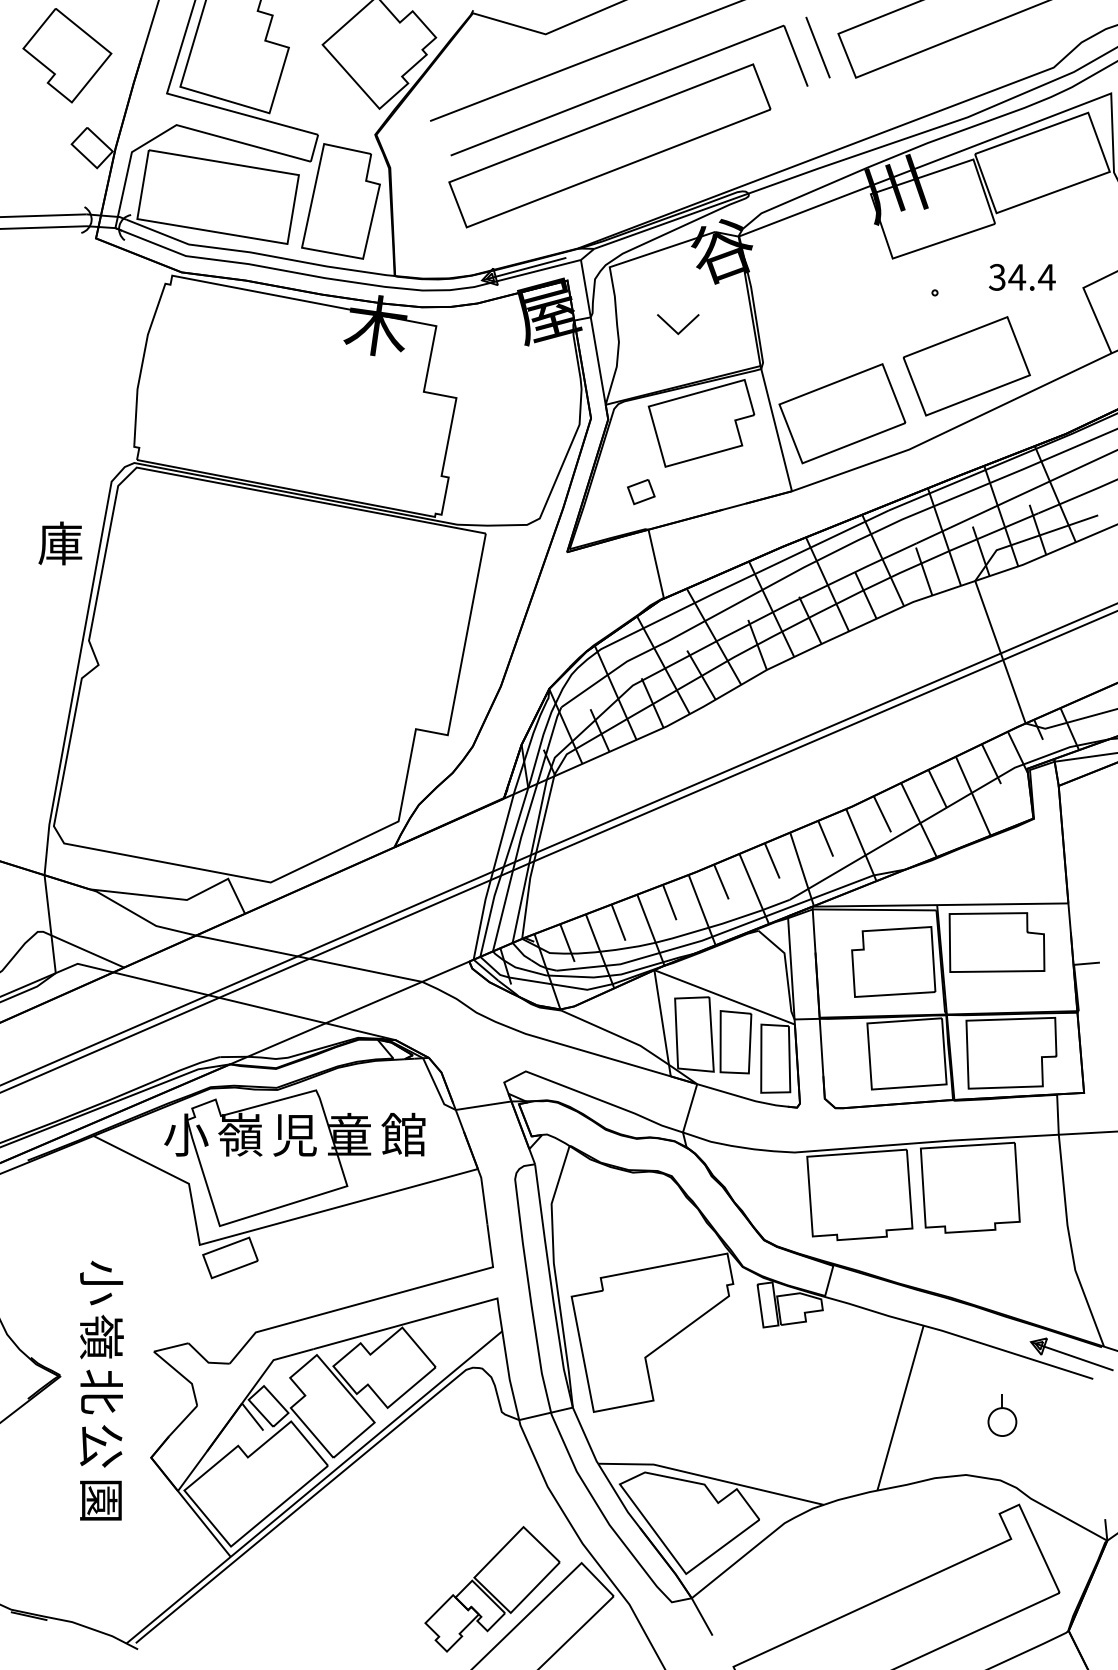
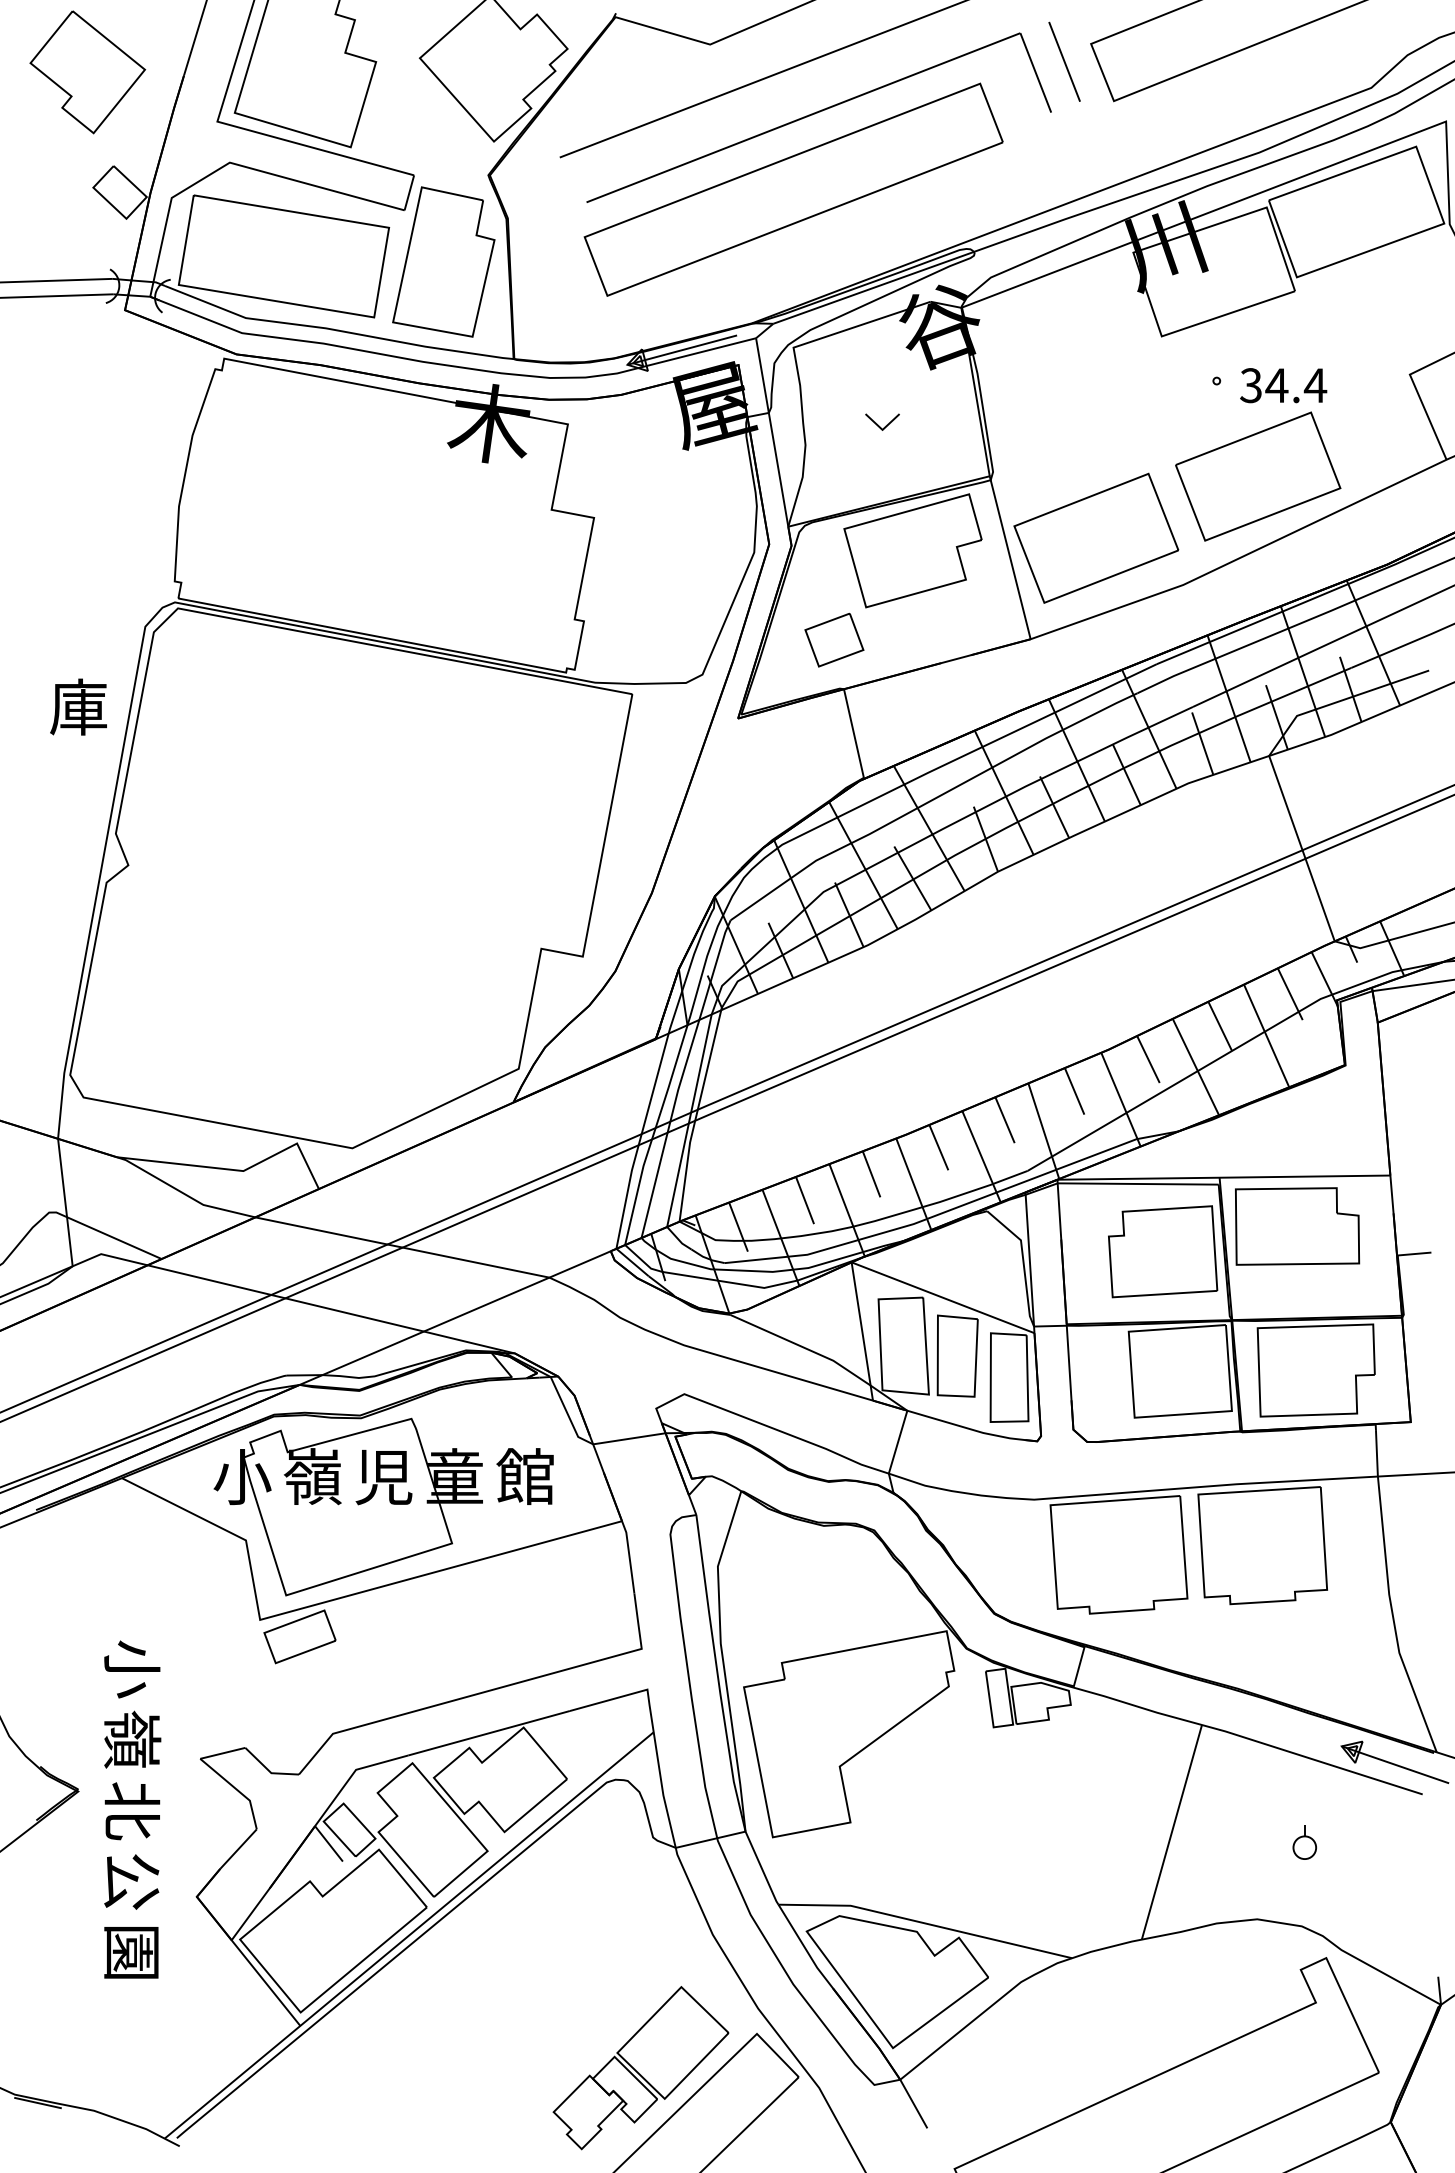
text: (1022, 277) -> (1283, 385), moved
part: (677, 324) -> (881, 422), size x0.62
part: (641, 491) -> (834, 639), size x1.67
part: (1002, 1416) -> (1304, 1843), size x0.62

